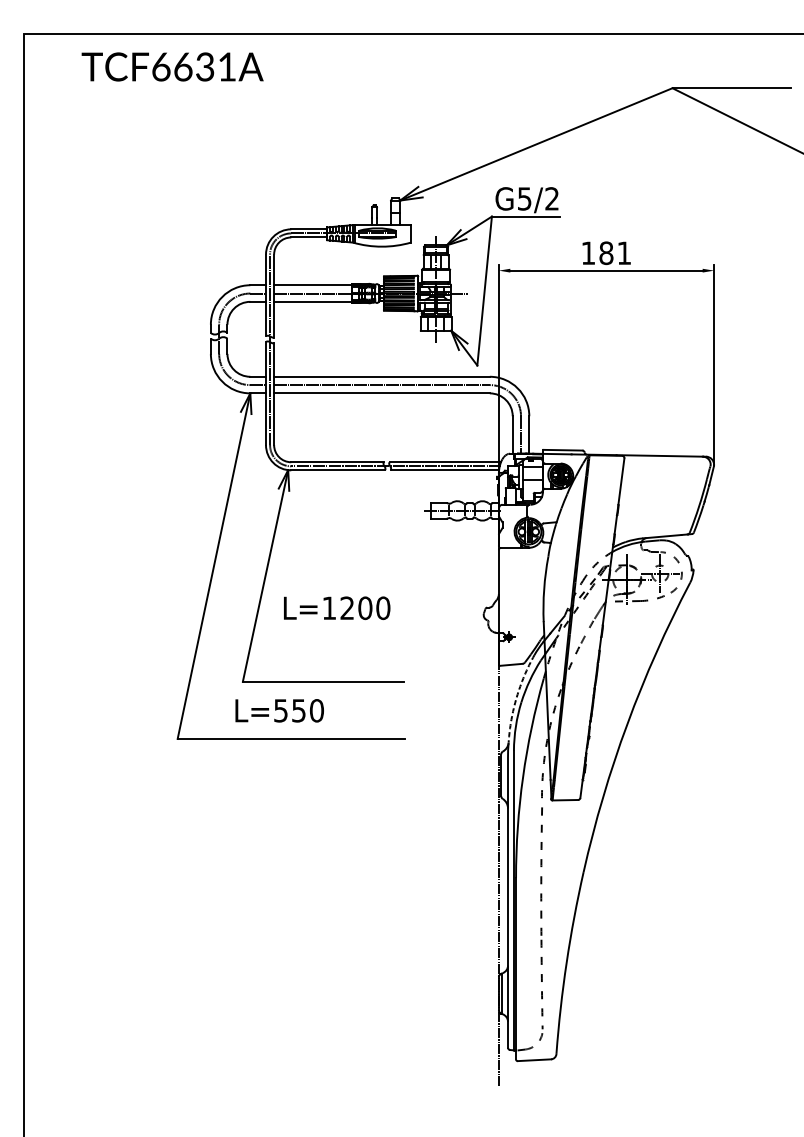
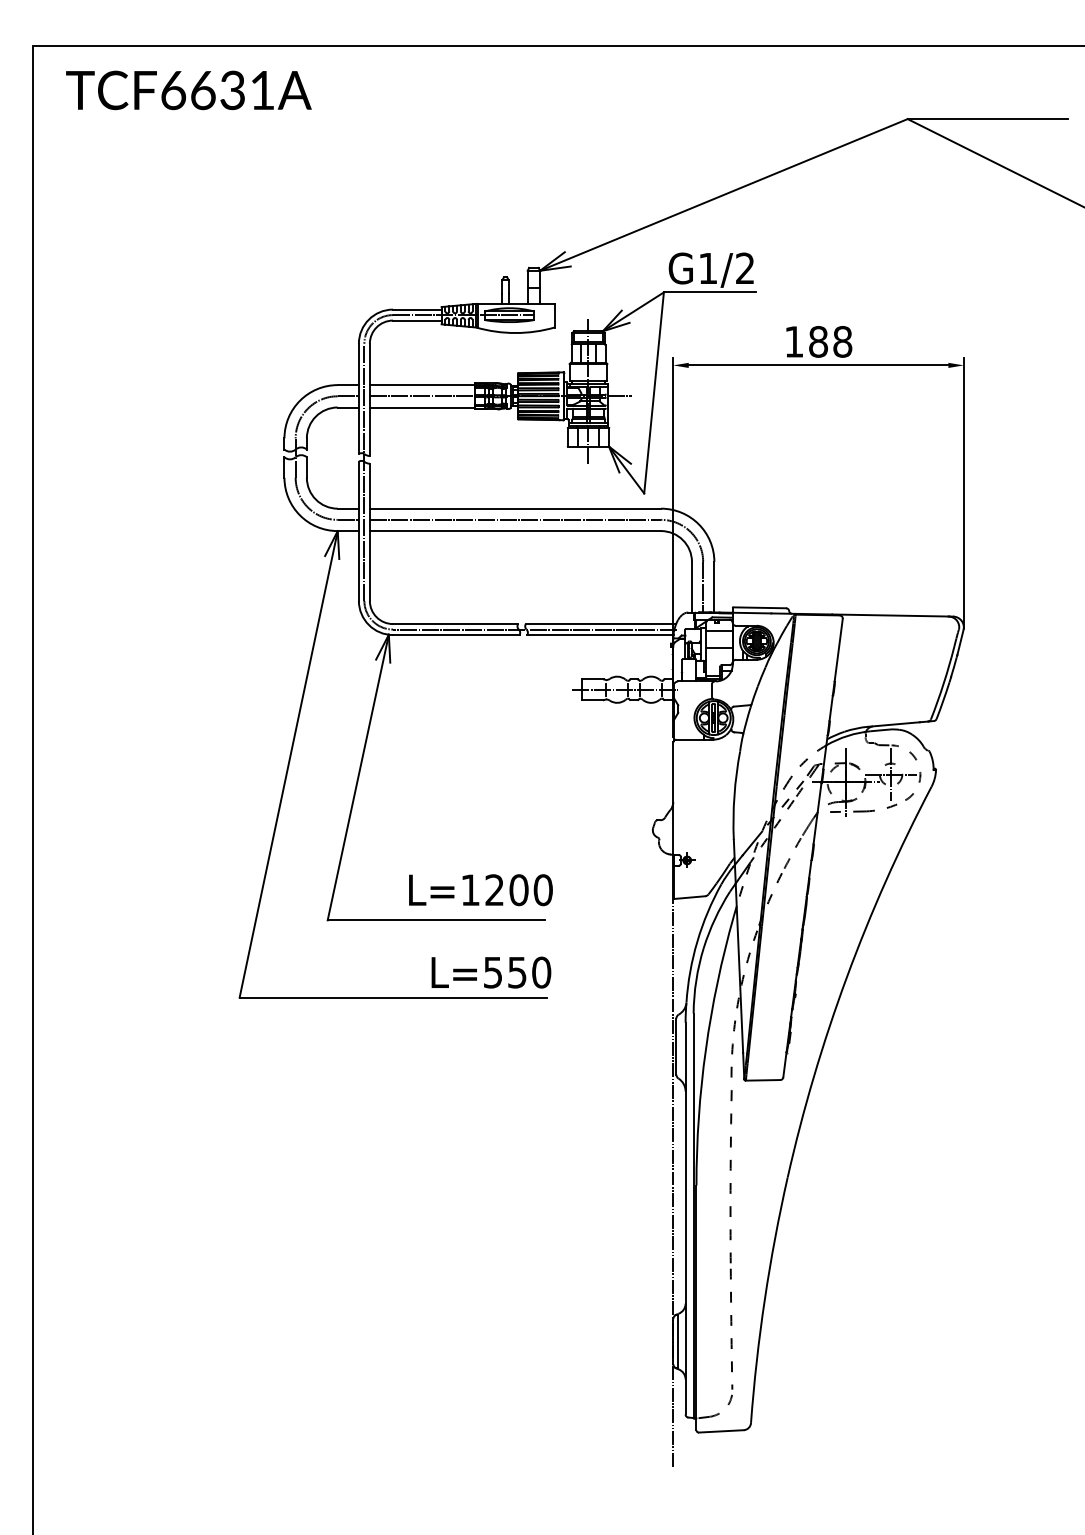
text: (172, 67) -> (188, 90), moved
text: (524, 198) -> (707, 268), G5/2 -> G1/2
text: (624, 252) -> (842, 341), 181 -> 188
text: (336, 608) -> (480, 890), moved
arc: (516, 697) -> (697, 941), dashed -> solid
text: (279, 710) -> (491, 972), moved

